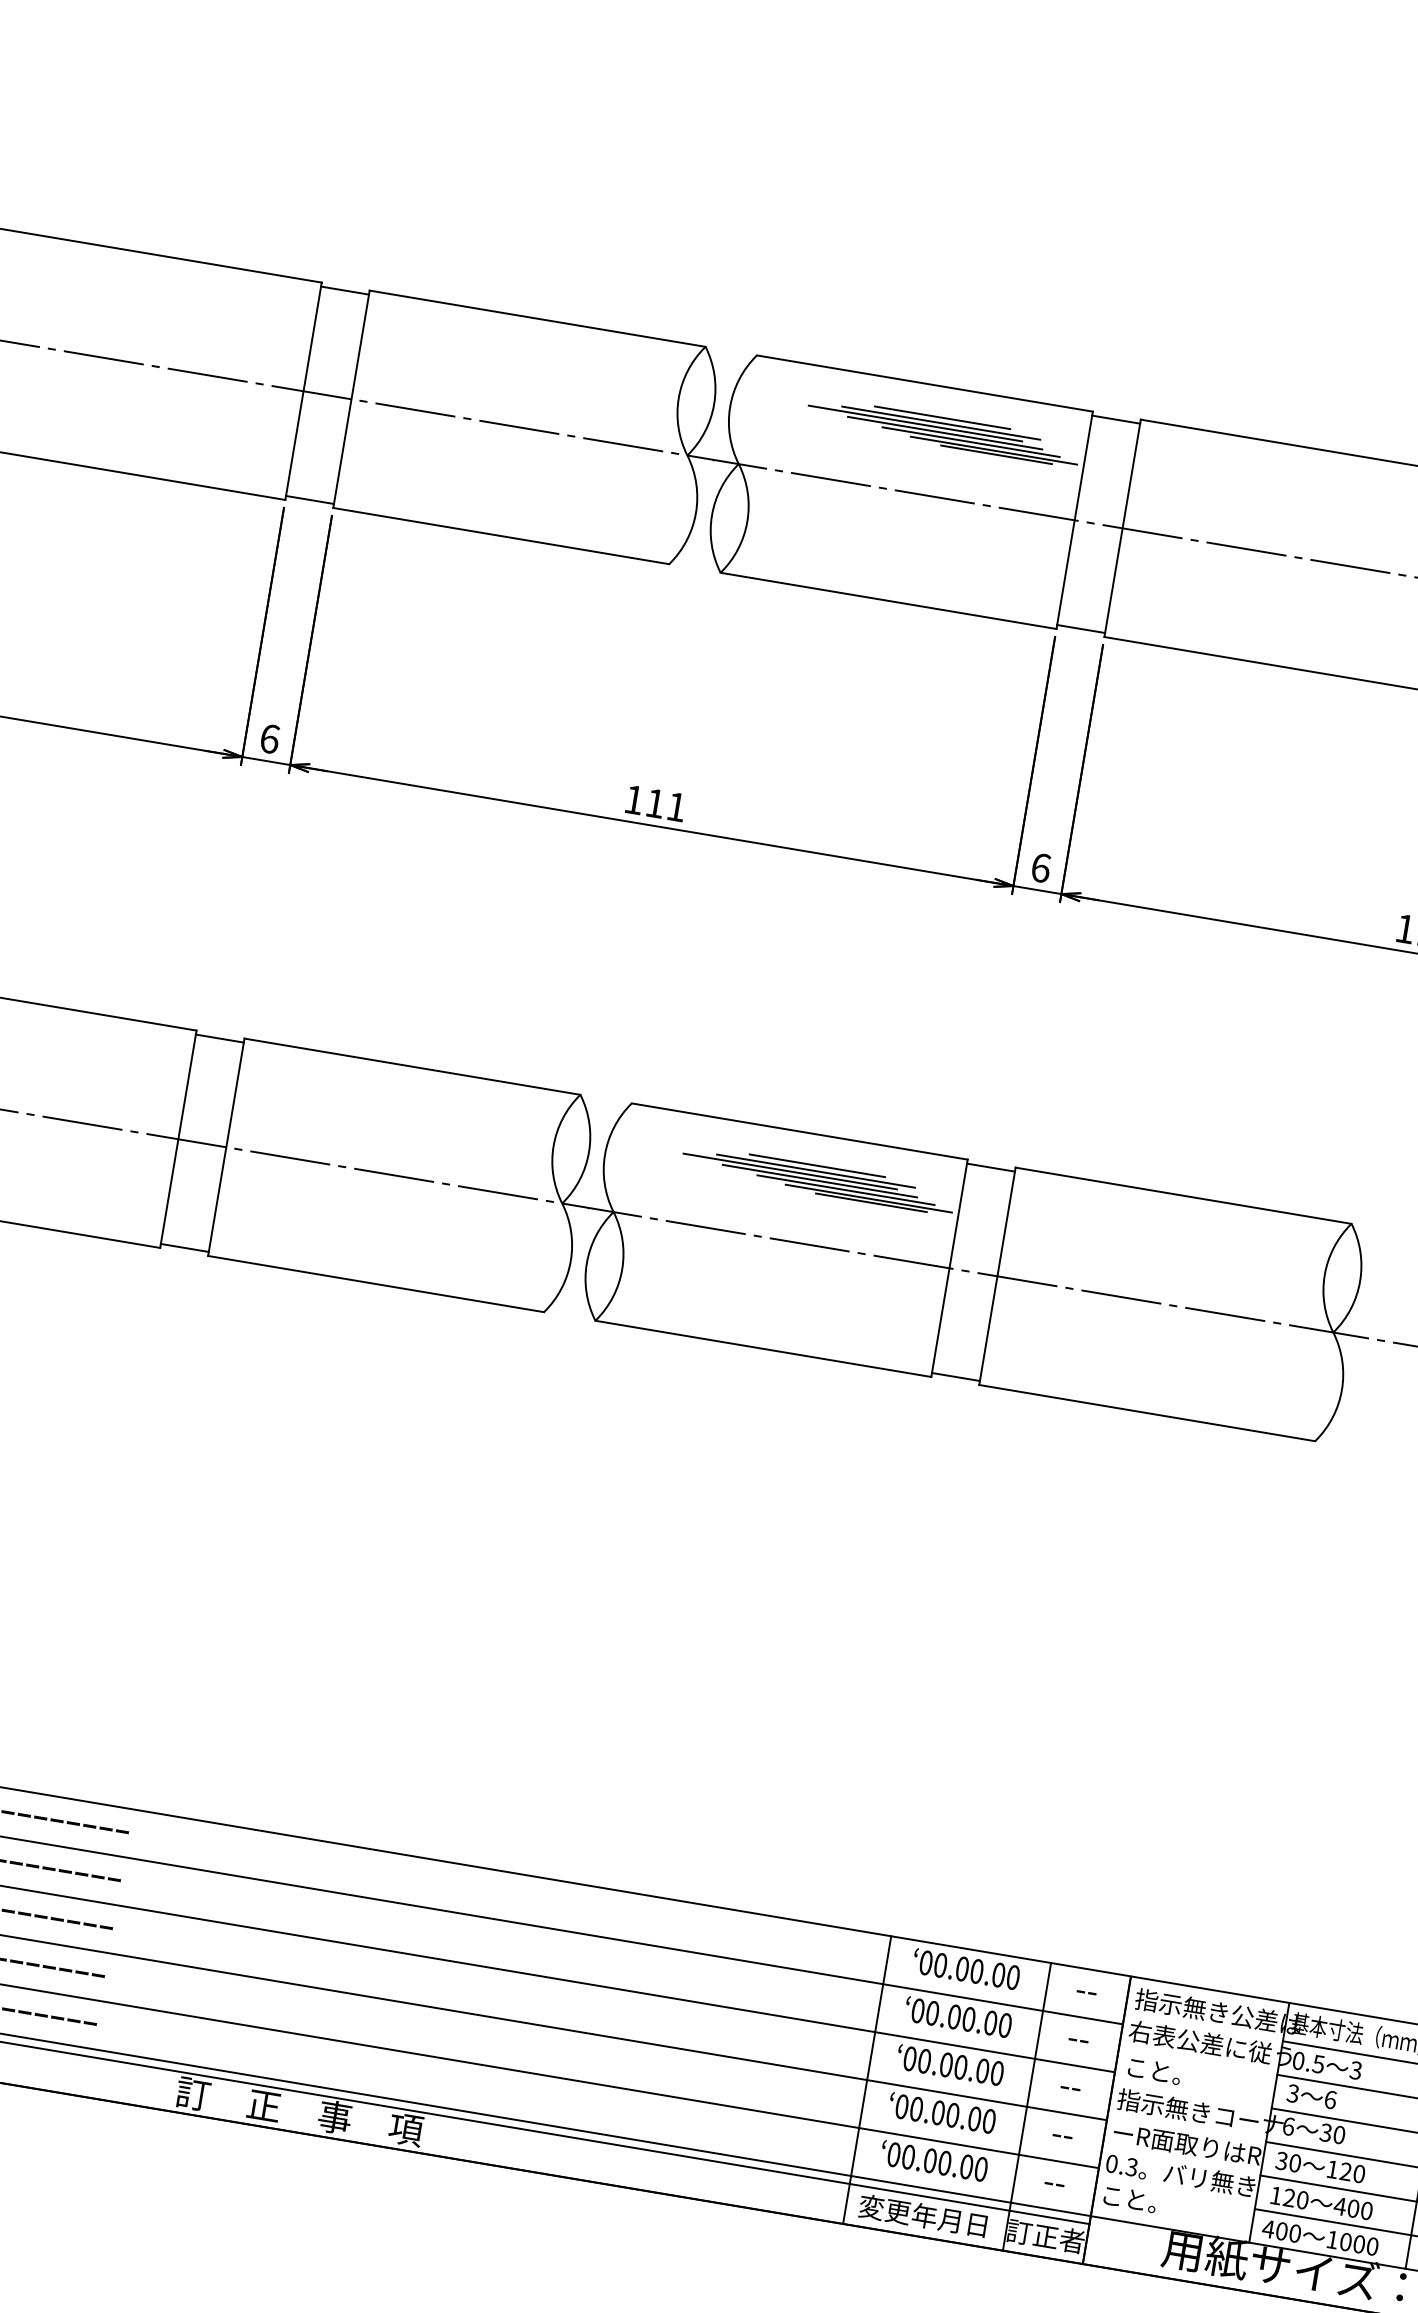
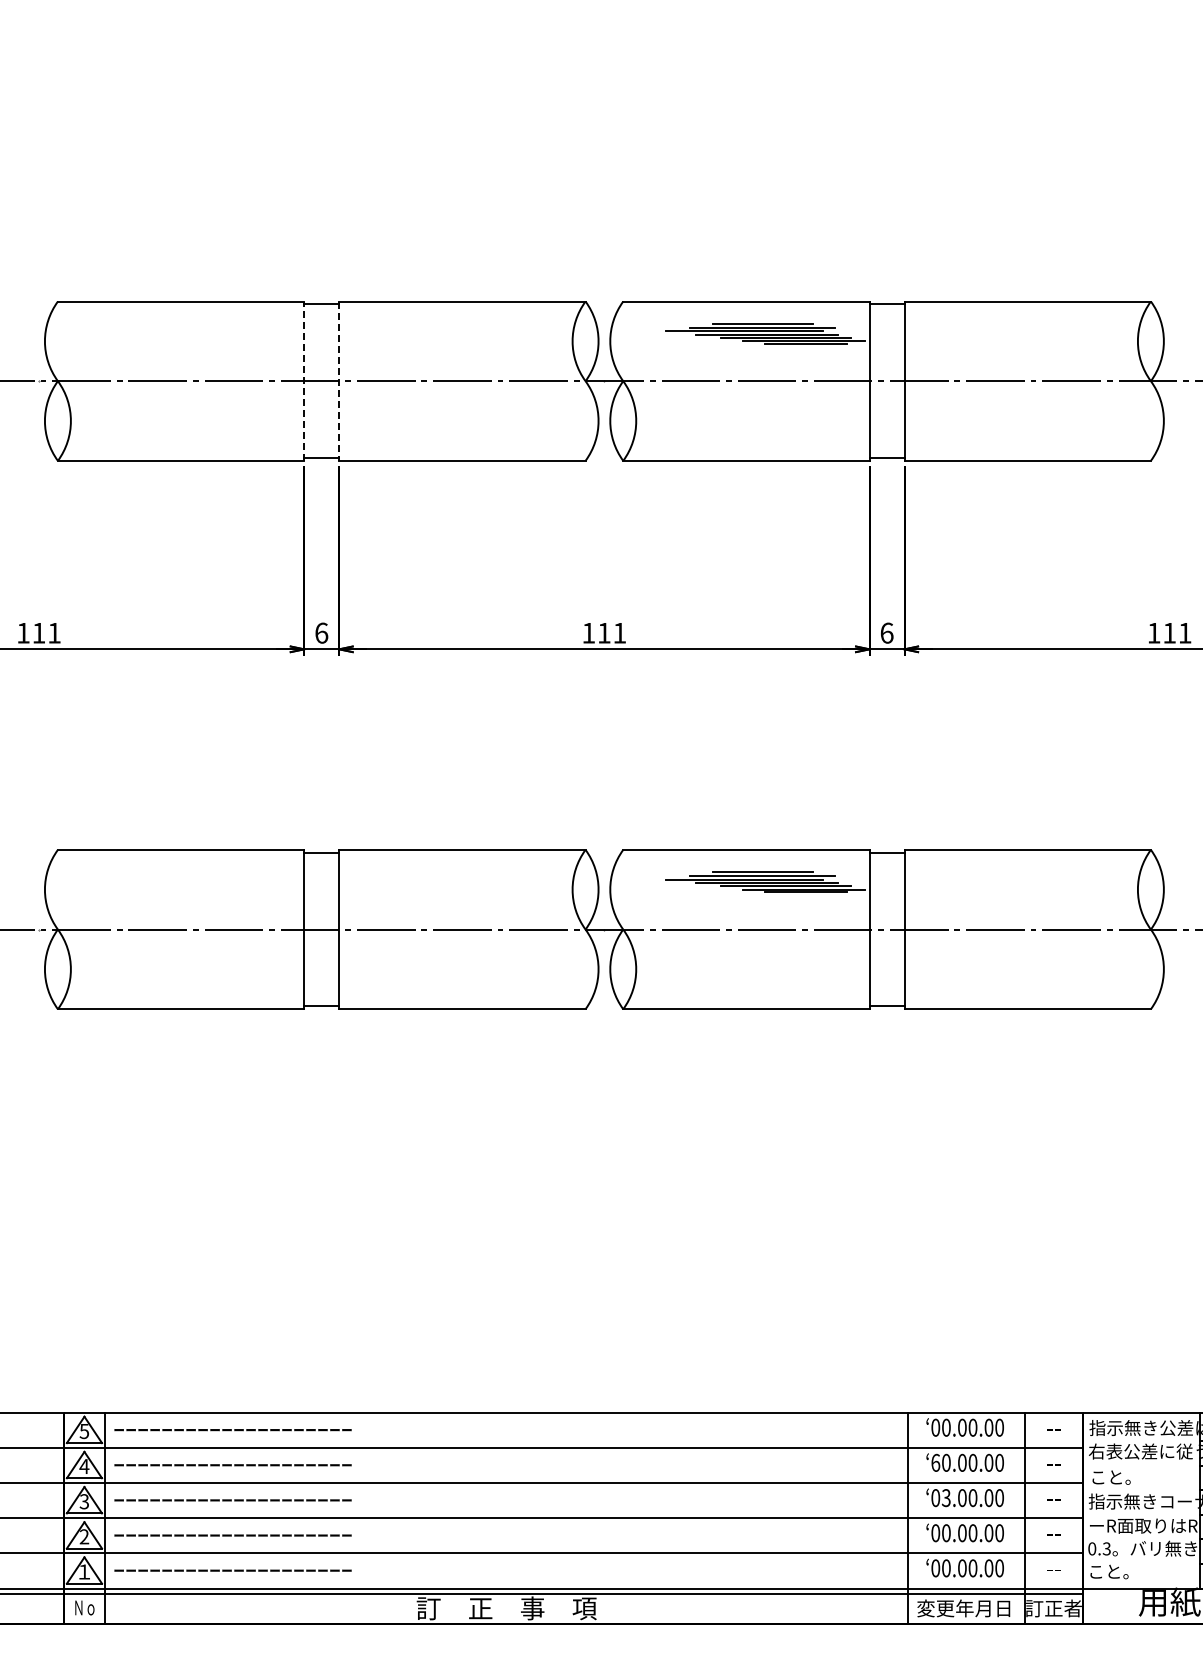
line: (303, 391) -> (304, 381), solid -> dashed
line: (351, 399) -> (339, 381), solid -> dashed
text: (917, 2010) -> (935, 1462), 00.00.00 -> 60.00.00
text: (923, 2060) -> (945, 1497), 00.00.00 -> 03.00.00

